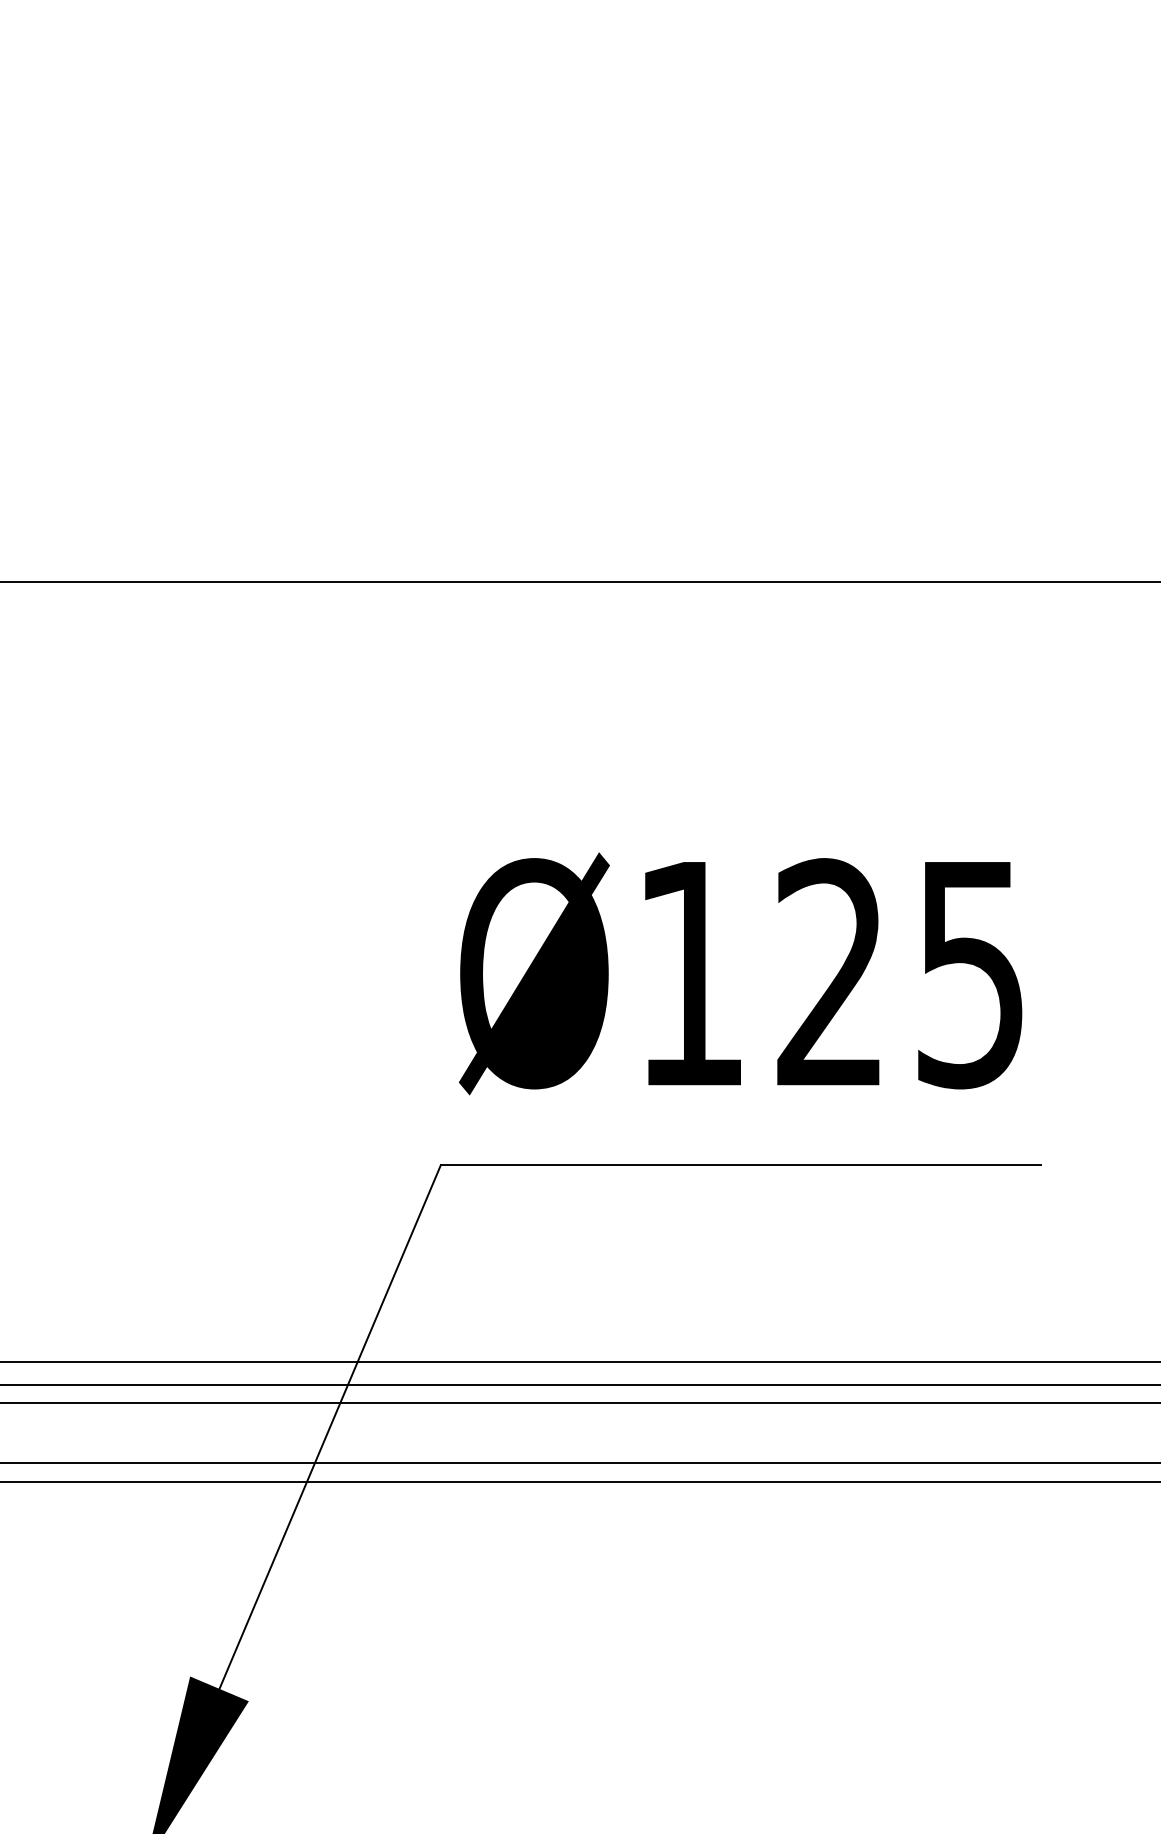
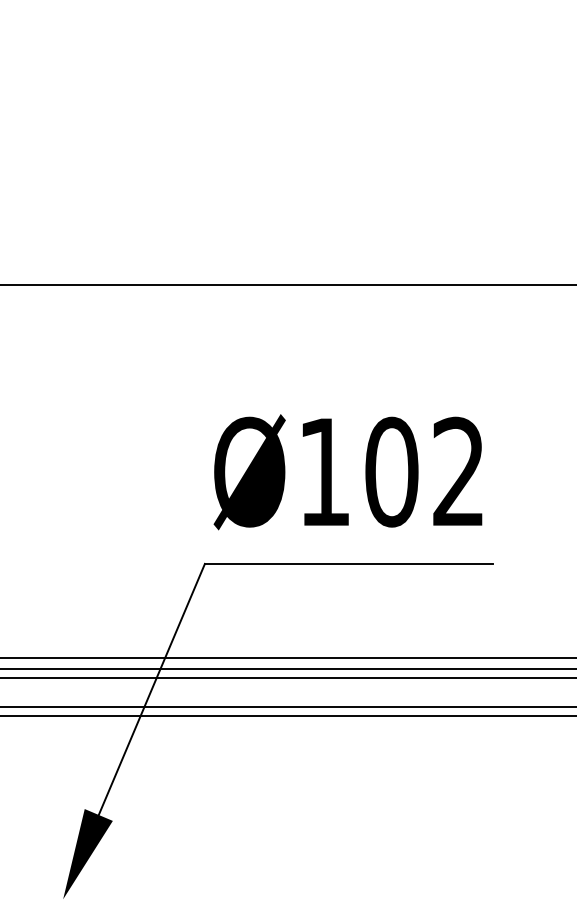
text: (898, 972) -> (424, 471), 125 -> 102

